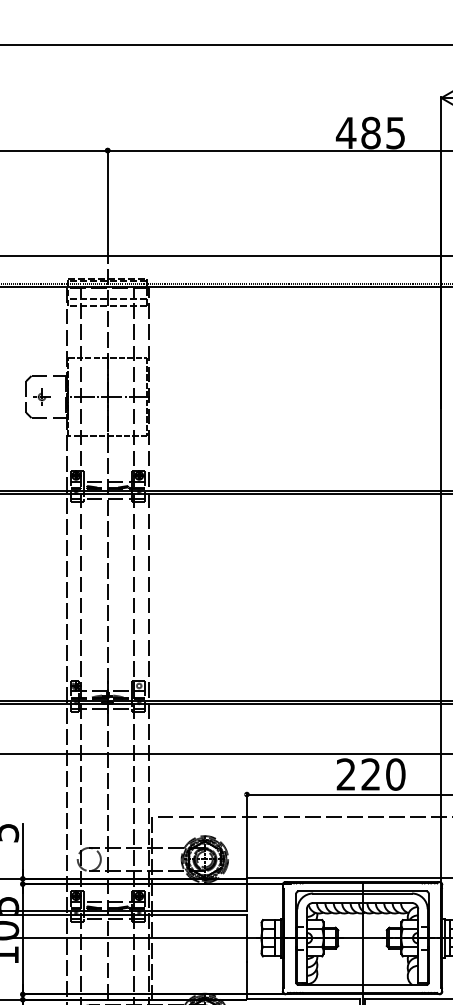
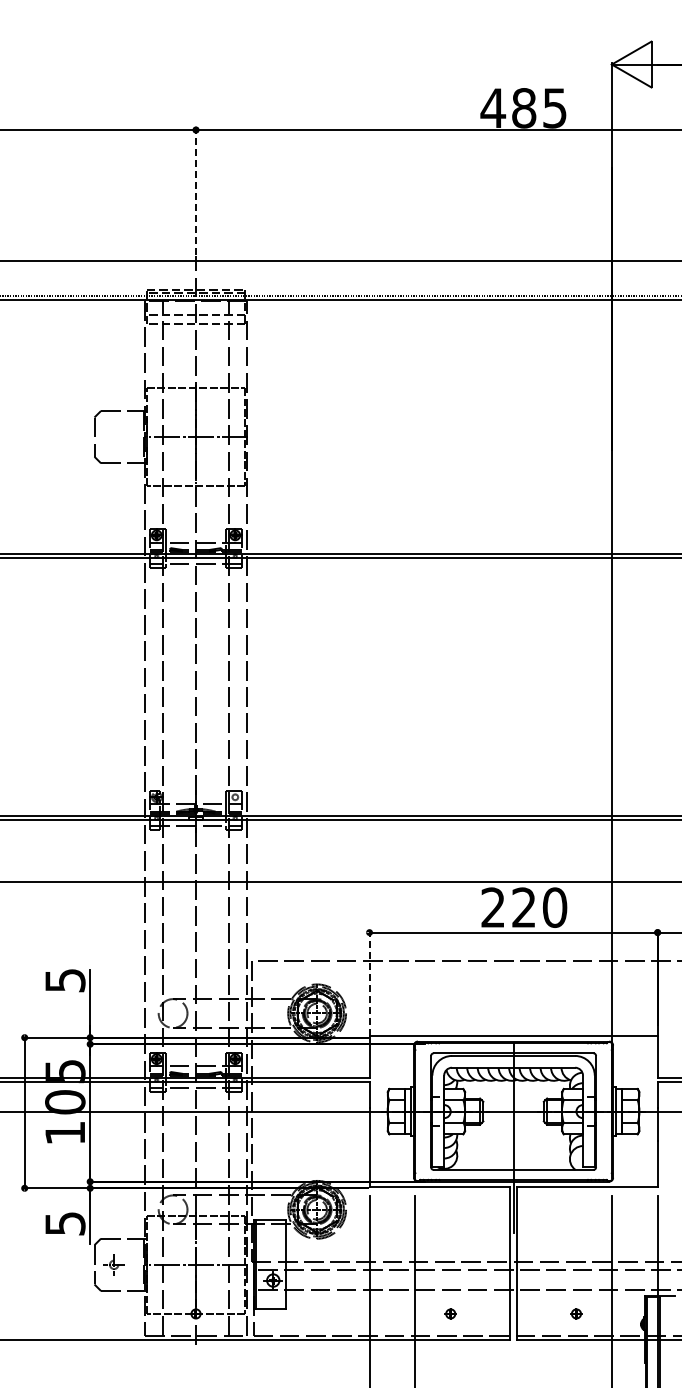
line: (108, 199) -> (196, 191), solid -> dashed
part: (41, 396) -> (113, 436), removed
line: (246, 835) -> (369, 983), solid -> dashed

